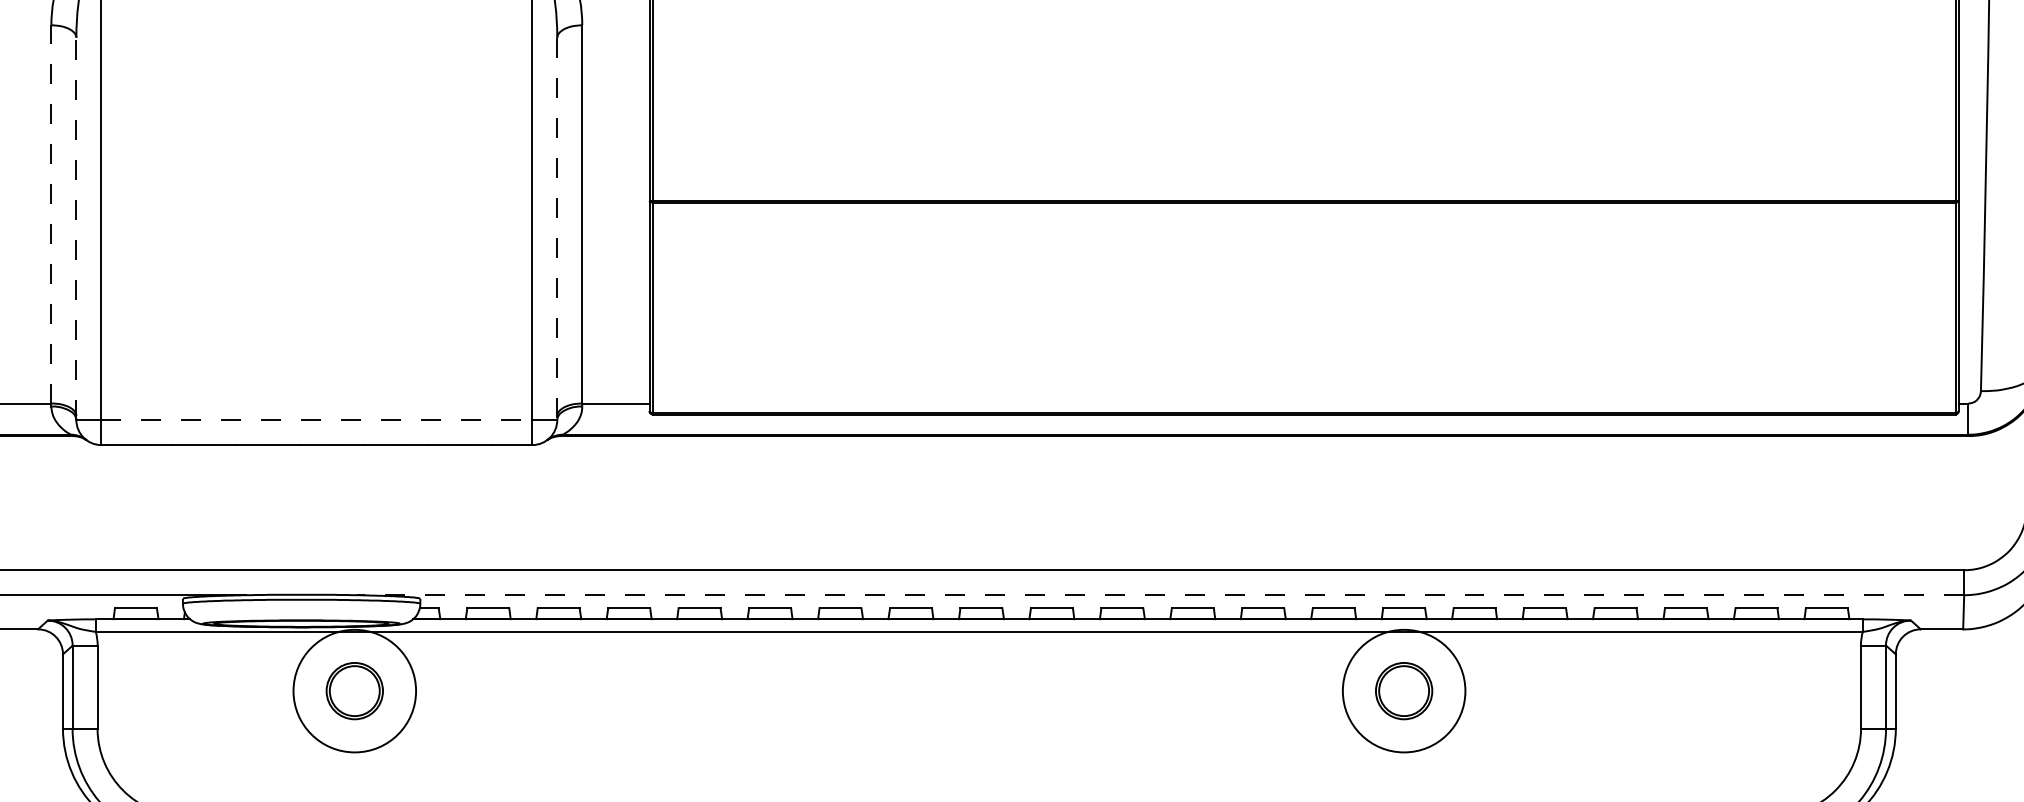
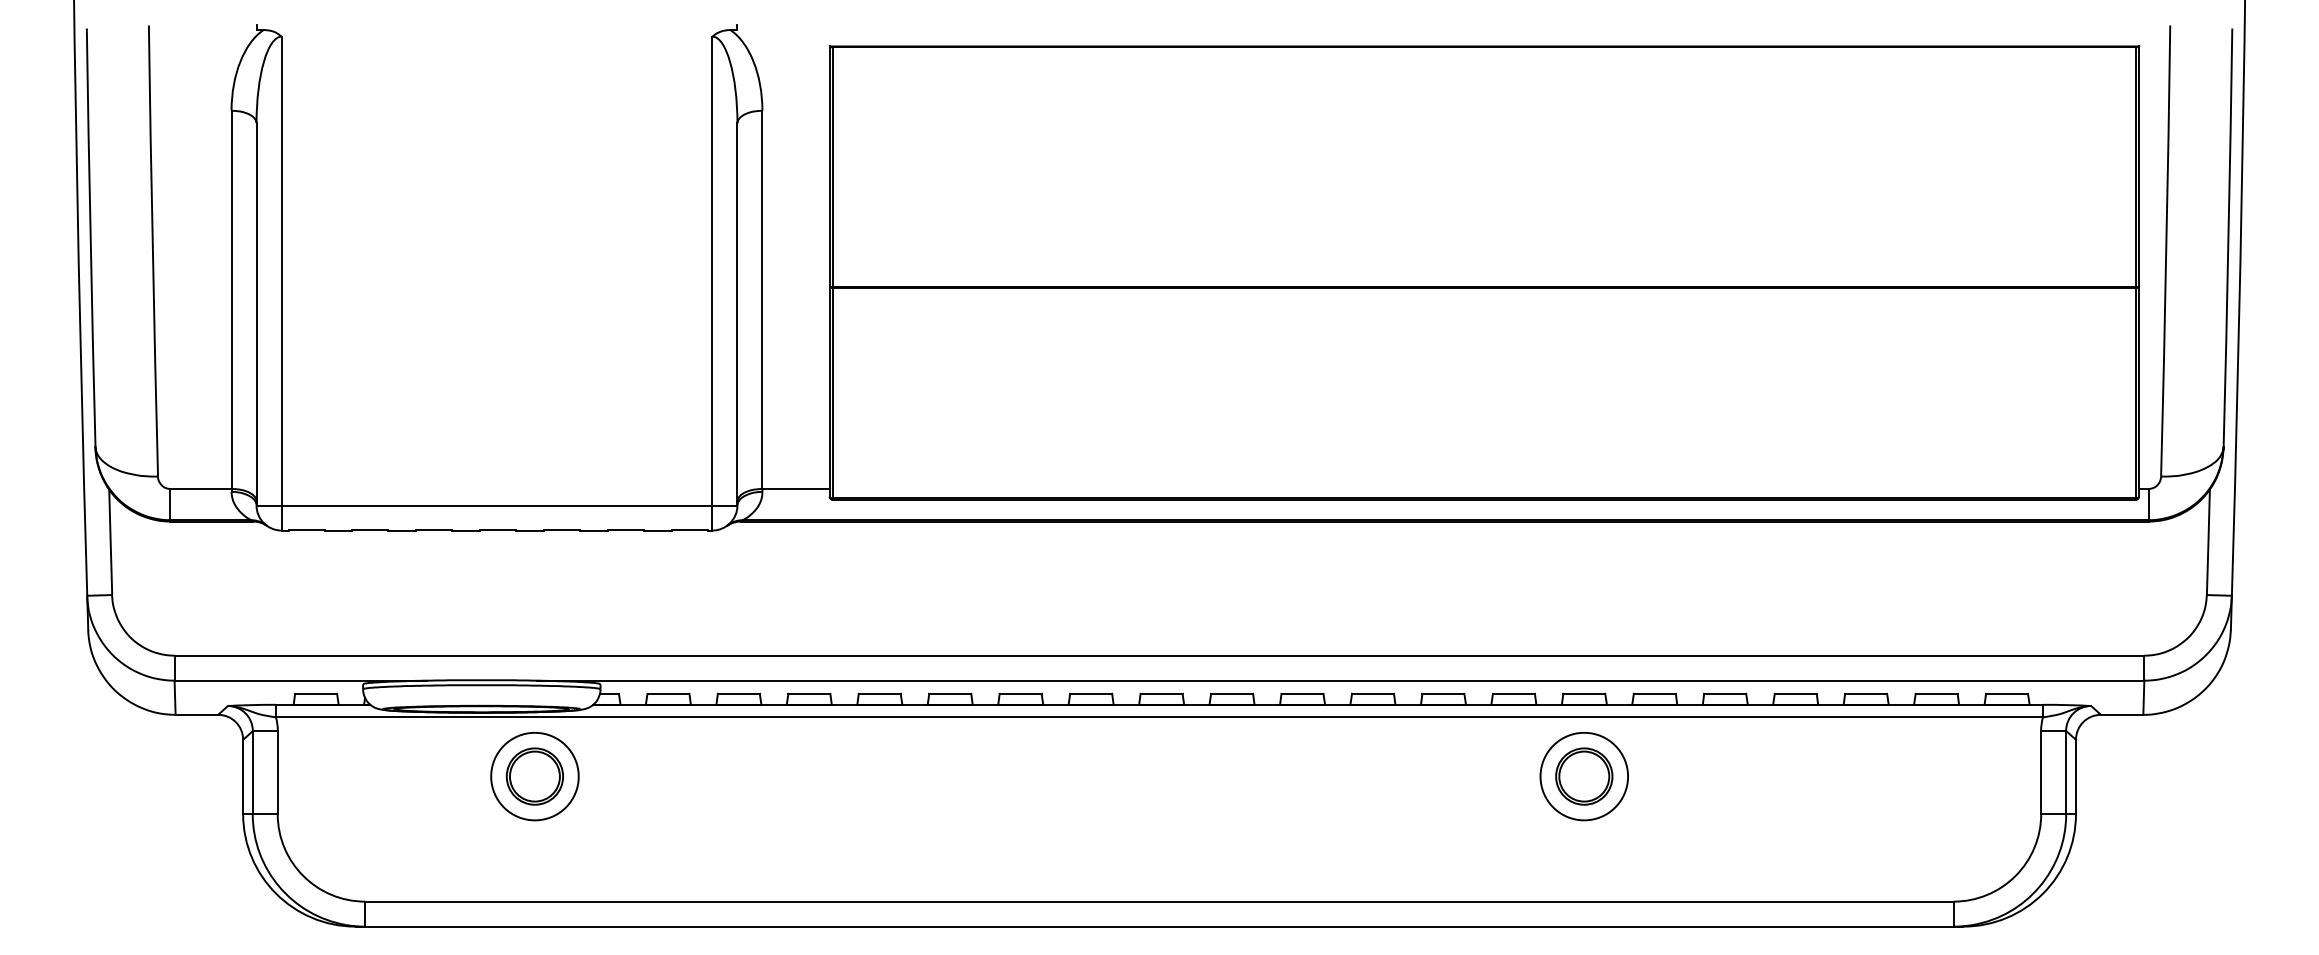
line: (51, 214) -> (231, 299), dashed -> solid
line: (76, 228) -> (256, 313), dashed -> solid
line: (557, 229) -> (737, 314), dashed -> solid
line: (317, 420) -> (497, 505), dashed -> solid
line: (1160, 595) -> (1340, 680), dashed -> solid
circle: (354, 691) -> (534, 776), size x0.71
circle: (1404, 691) -> (1584, 776), size x0.71

